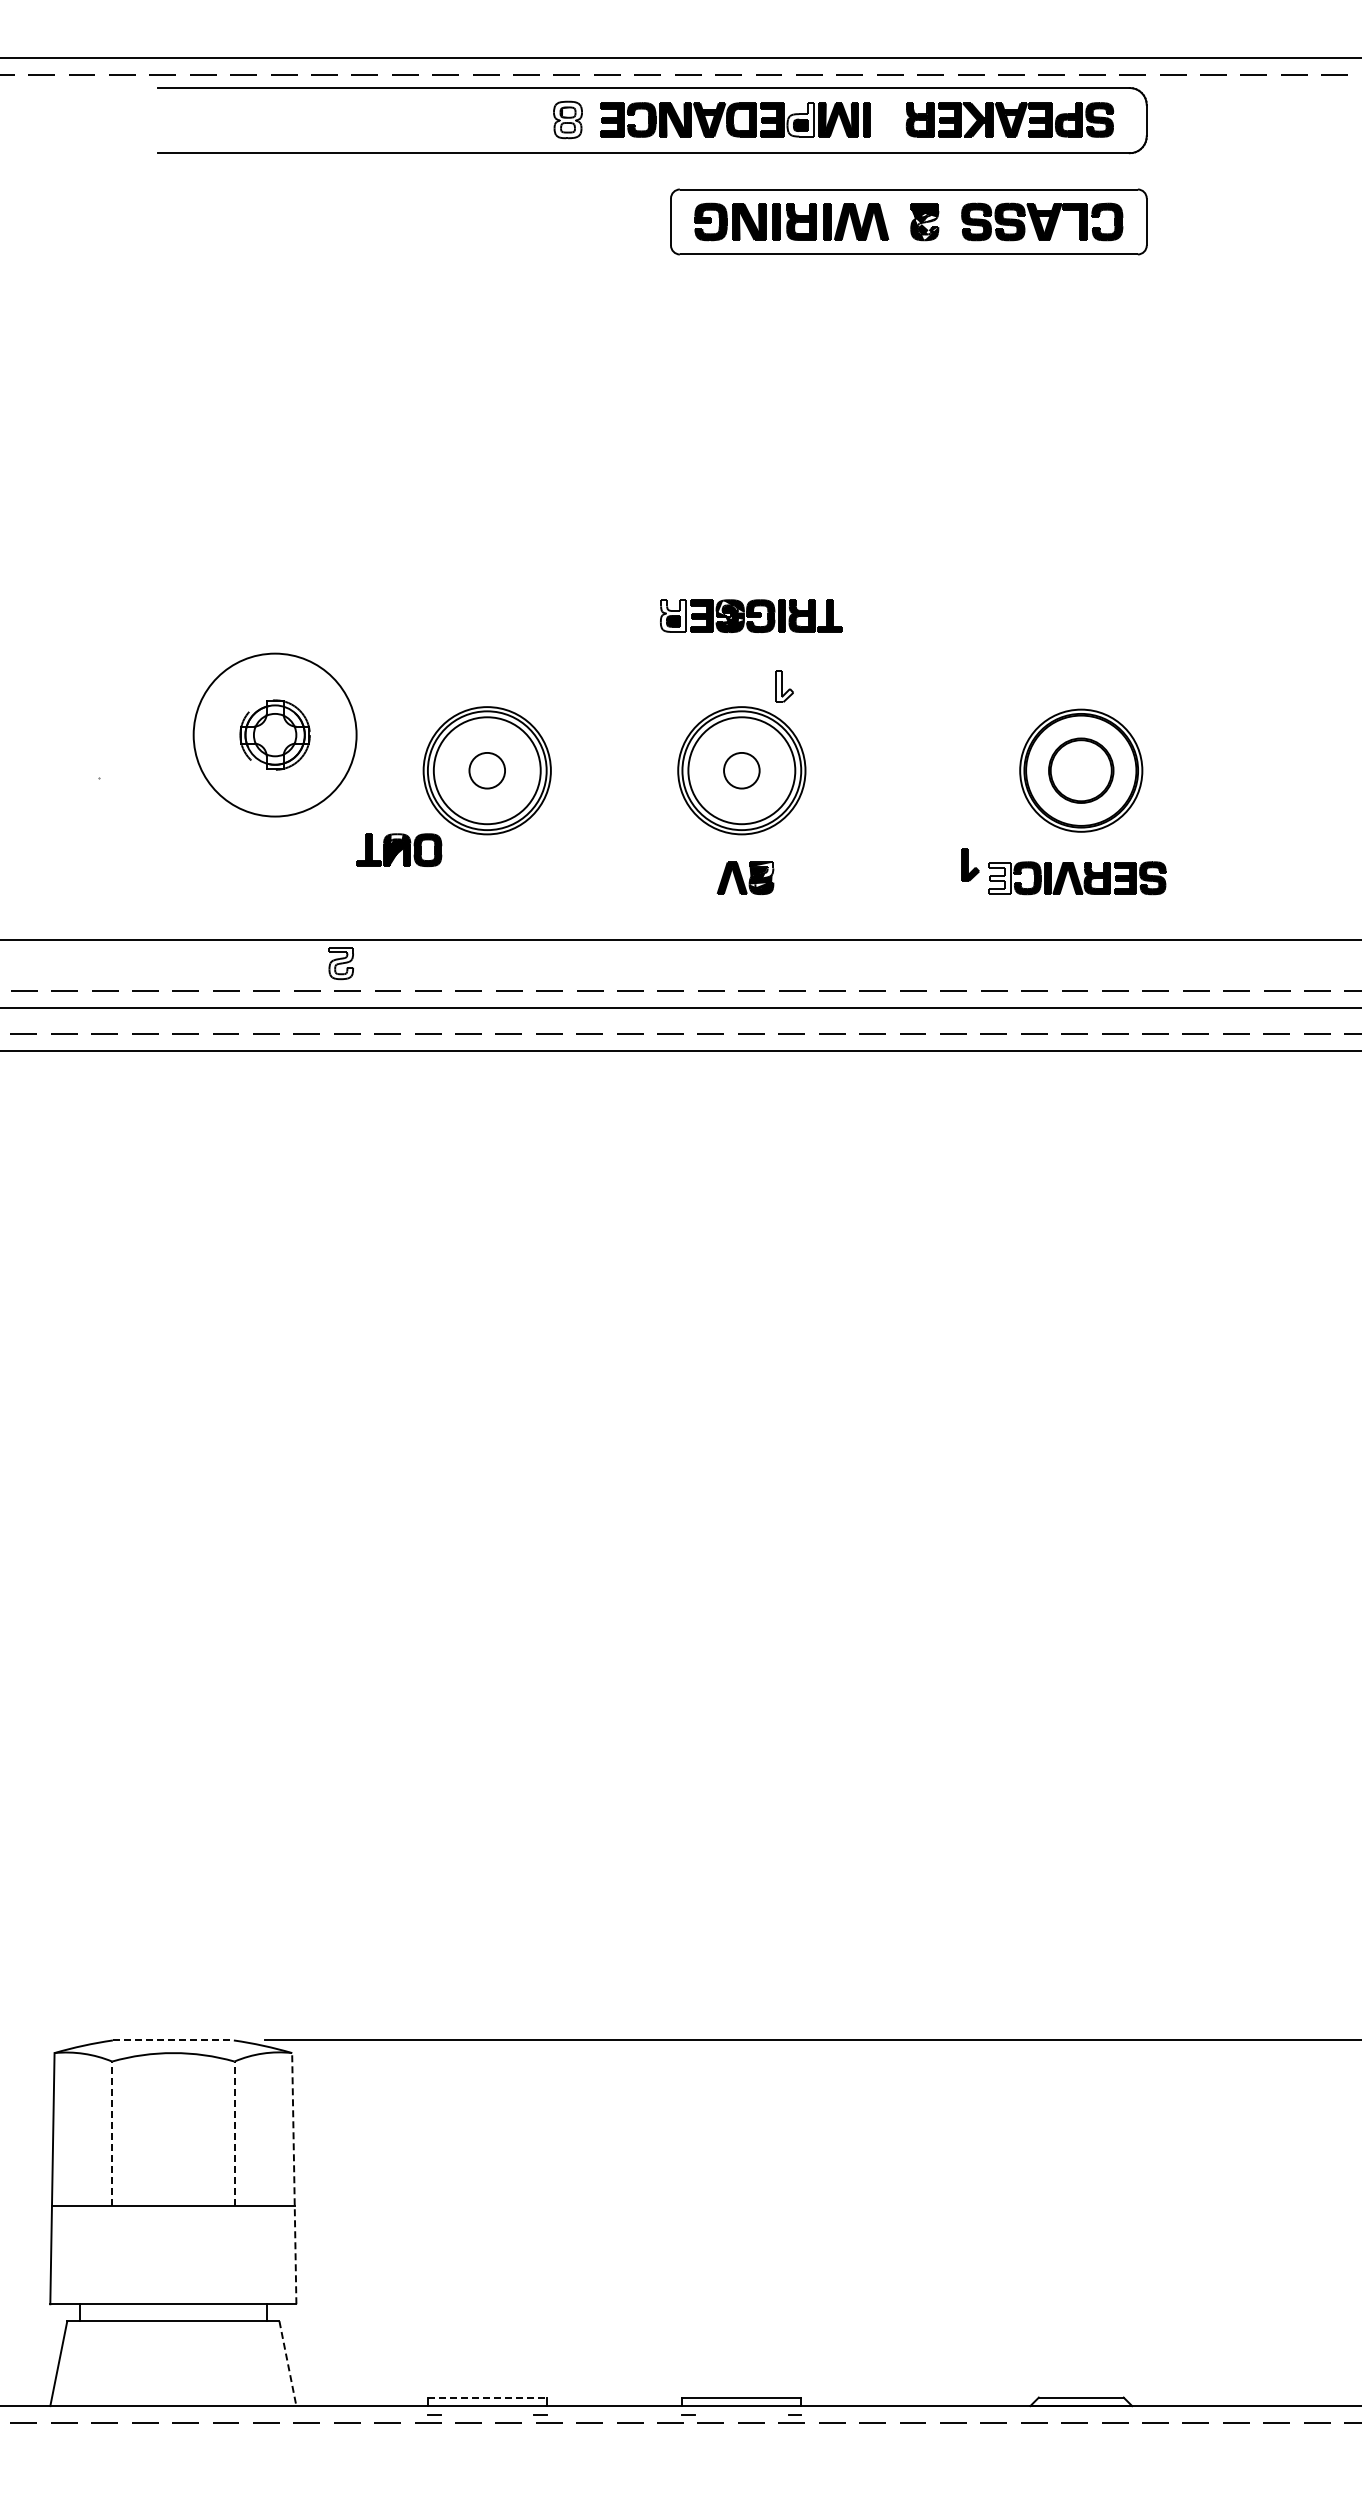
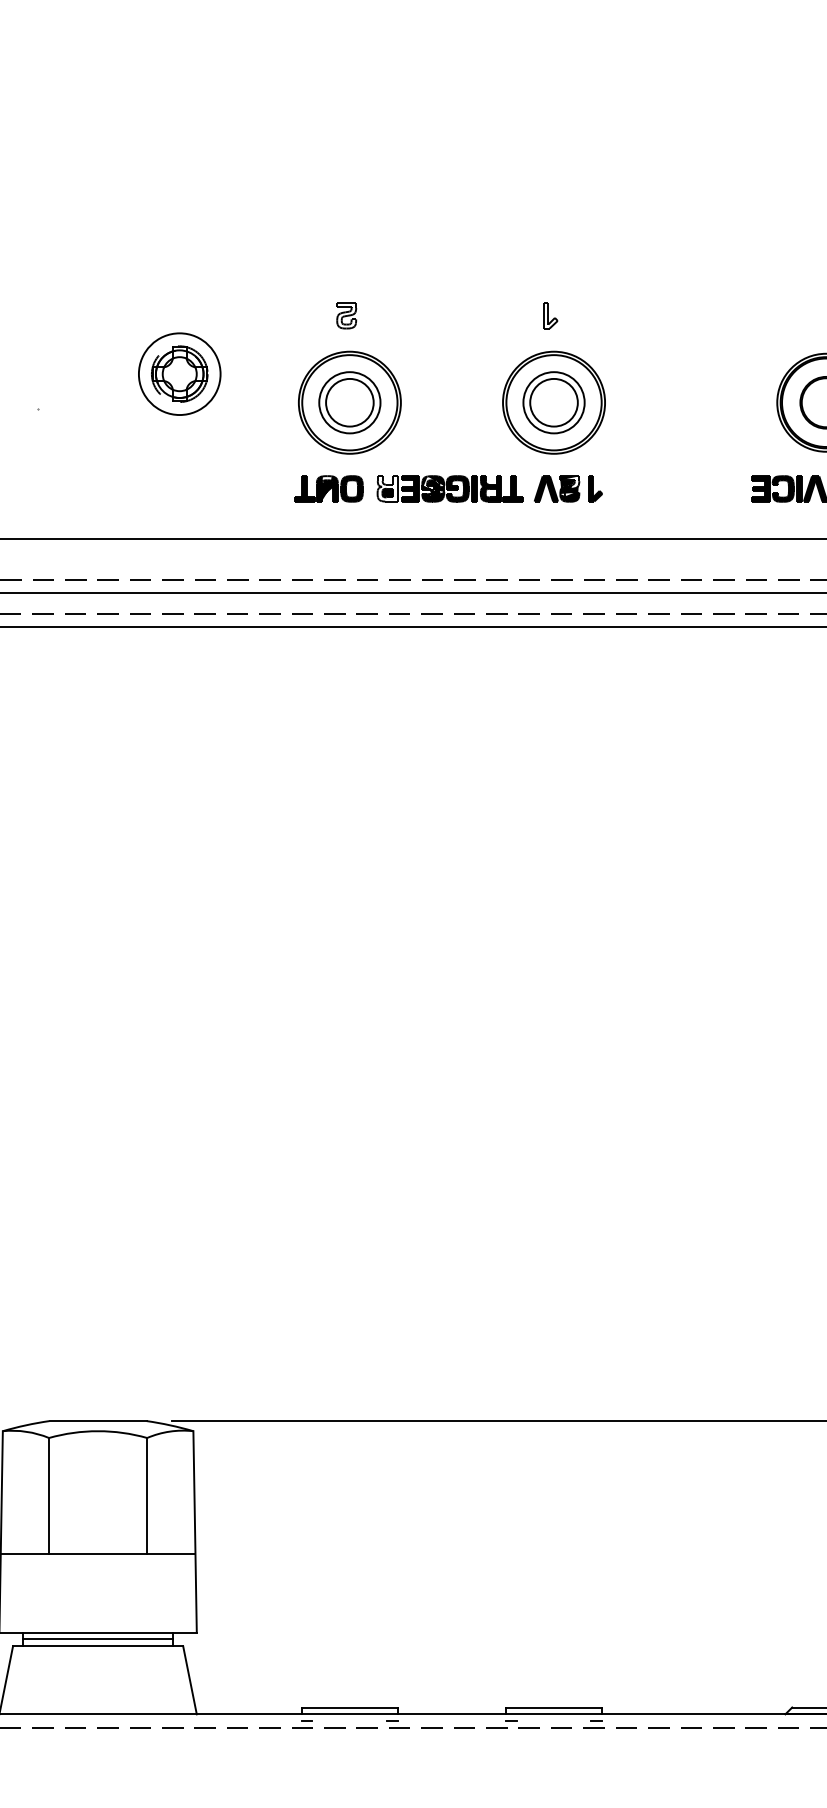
part: (751, 615) -> (450, 488), moved
part: (784, 686) -> (550, 315), moved
circle: (275, 735) -> (180, 374), size x0.62
circle: (486, 770) -> (349, 402), size x1.67
circle: (487, 770) -> (350, 402), size x0.71
circle: (741, 770) -> (553, 402), size x0.71
circle: (741, 770) -> (553, 402), size x1.67
part: (399, 849) -> (329, 488), moved
part: (970, 864) -> (595, 488), moved
fill: (999, 877) -> (760, 488), added
part: (340, 963) -> (346, 315), moved
line: (173, 2040) -> (98, 1421), dashed -> solid
line: (112, 2133) -> (49, 1495), dashed -> solid
line: (234, 2133) -> (147, 1495), dashed -> solid
line: (294, 2178) -> (195, 1531), dashed -> solid
line: (173, 2312) -> (98, 1639), added
line: (288, 2364) -> (190, 1680), dashed -> solid
line: (487, 2397) -> (350, 1707), dashed -> solid

